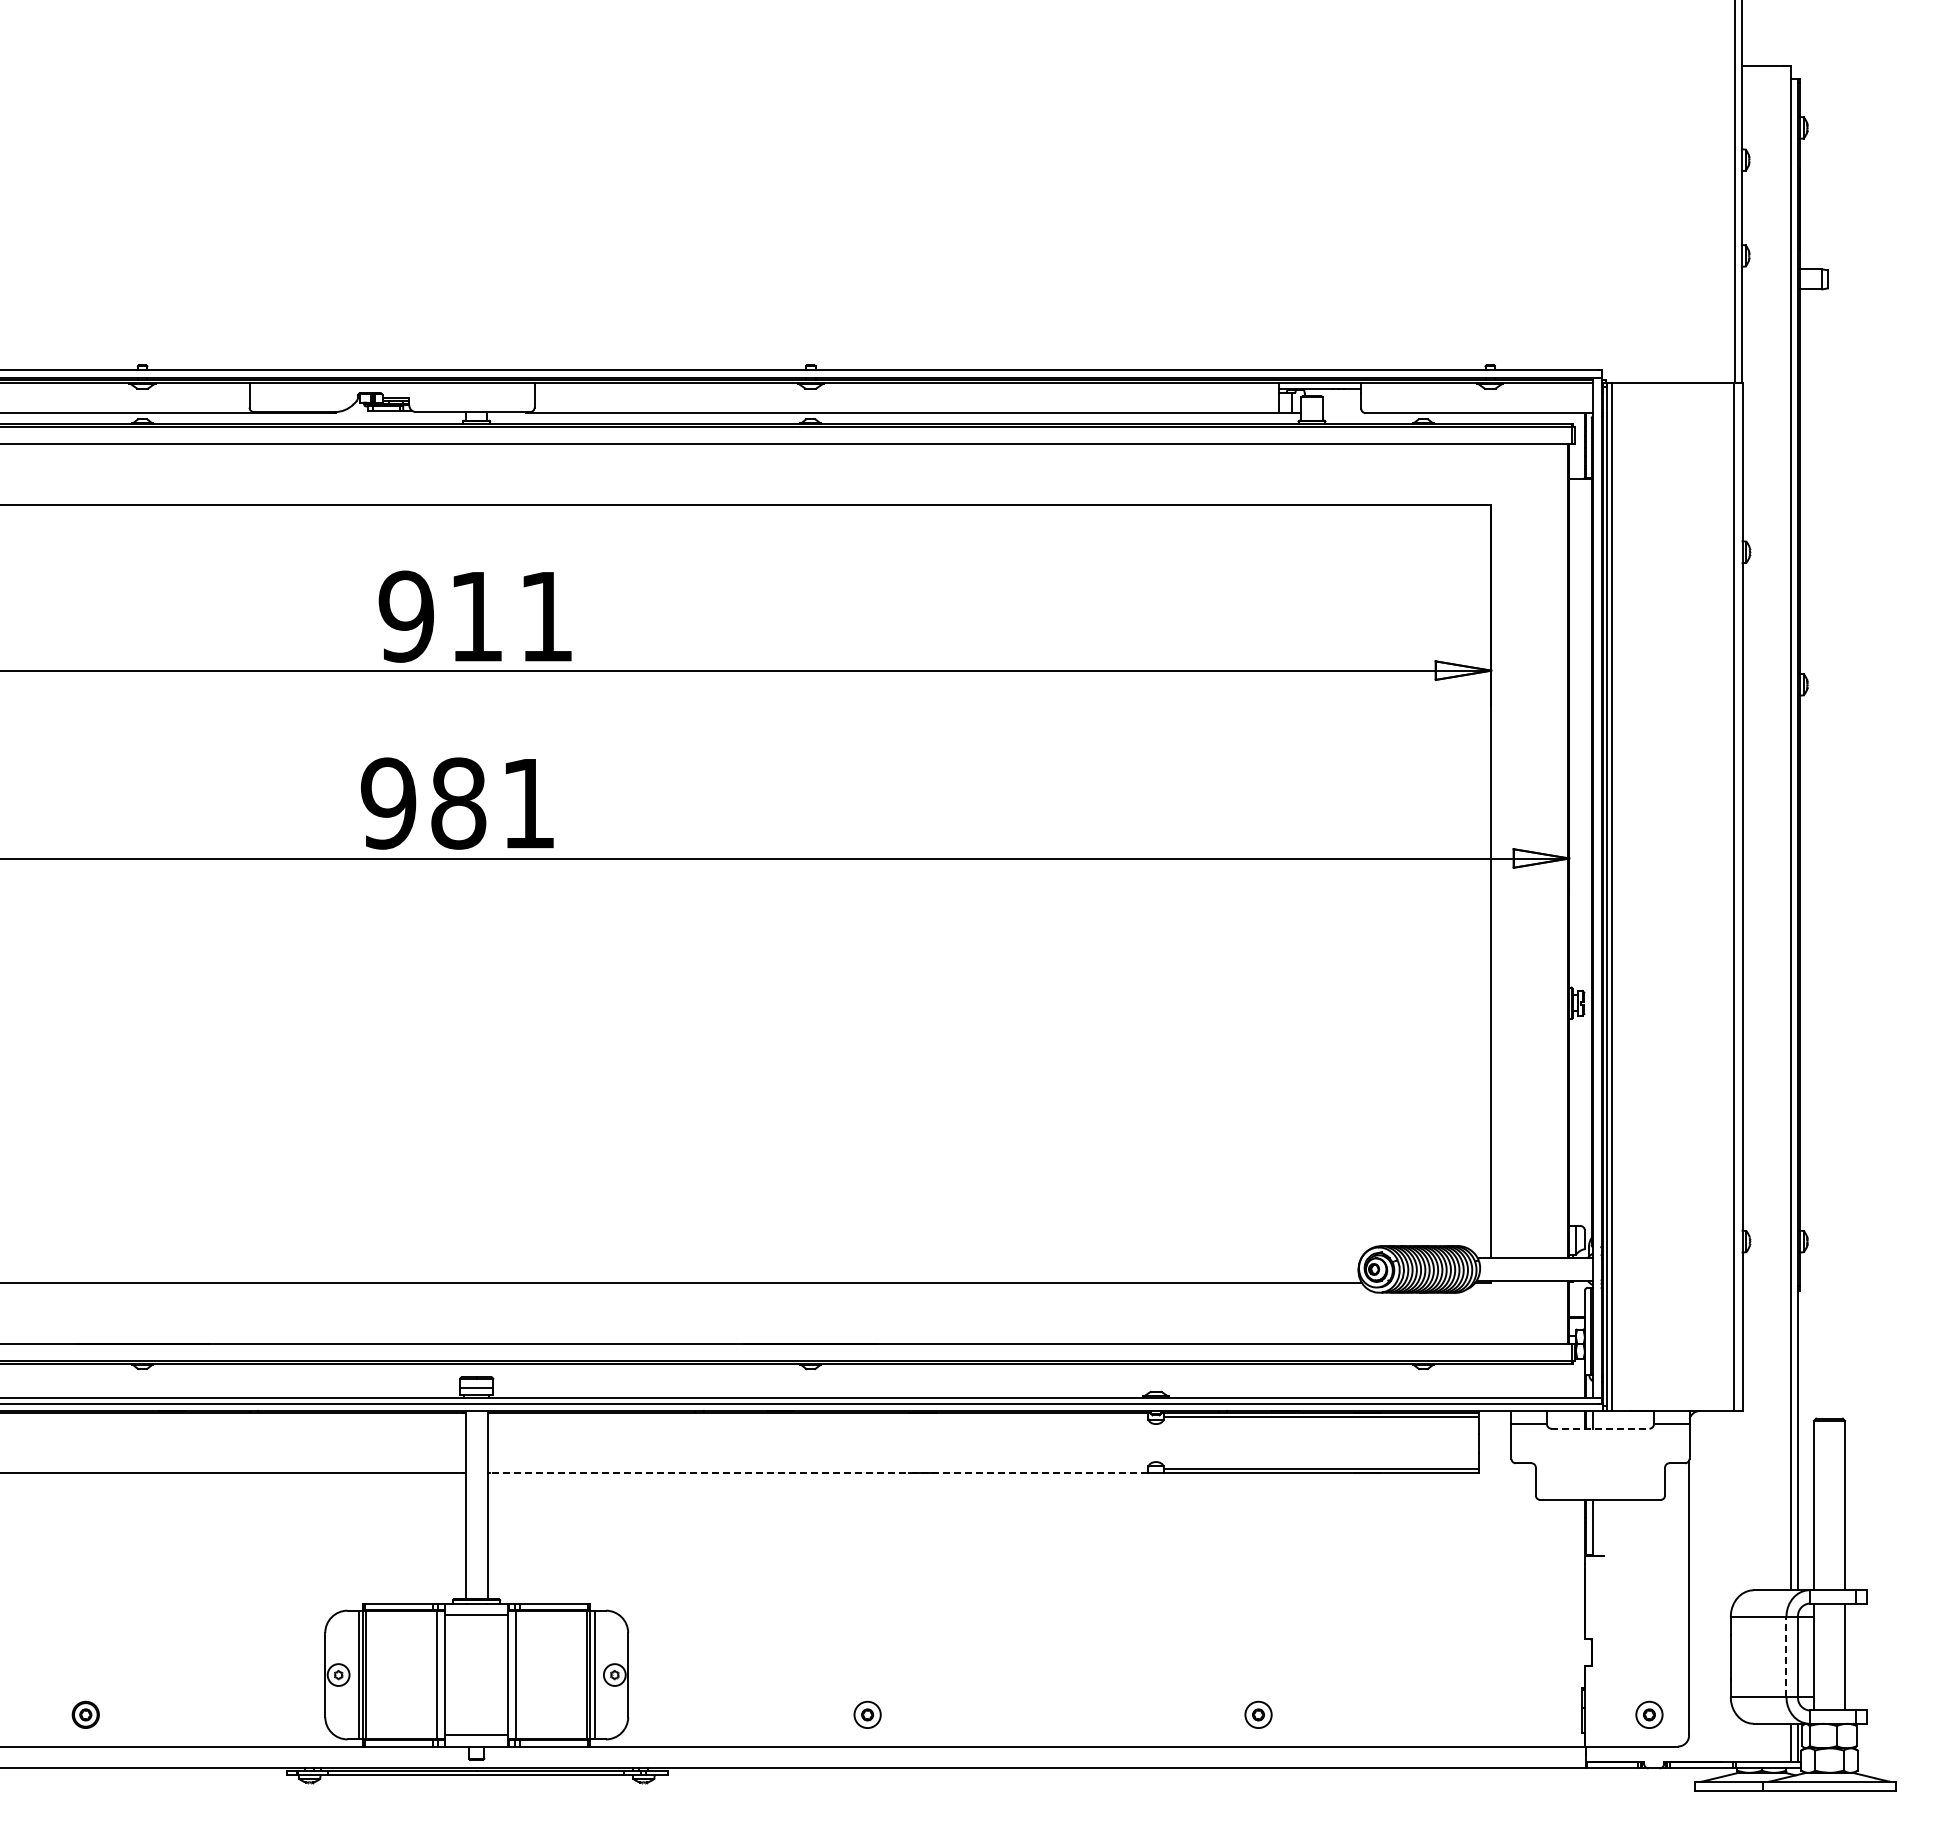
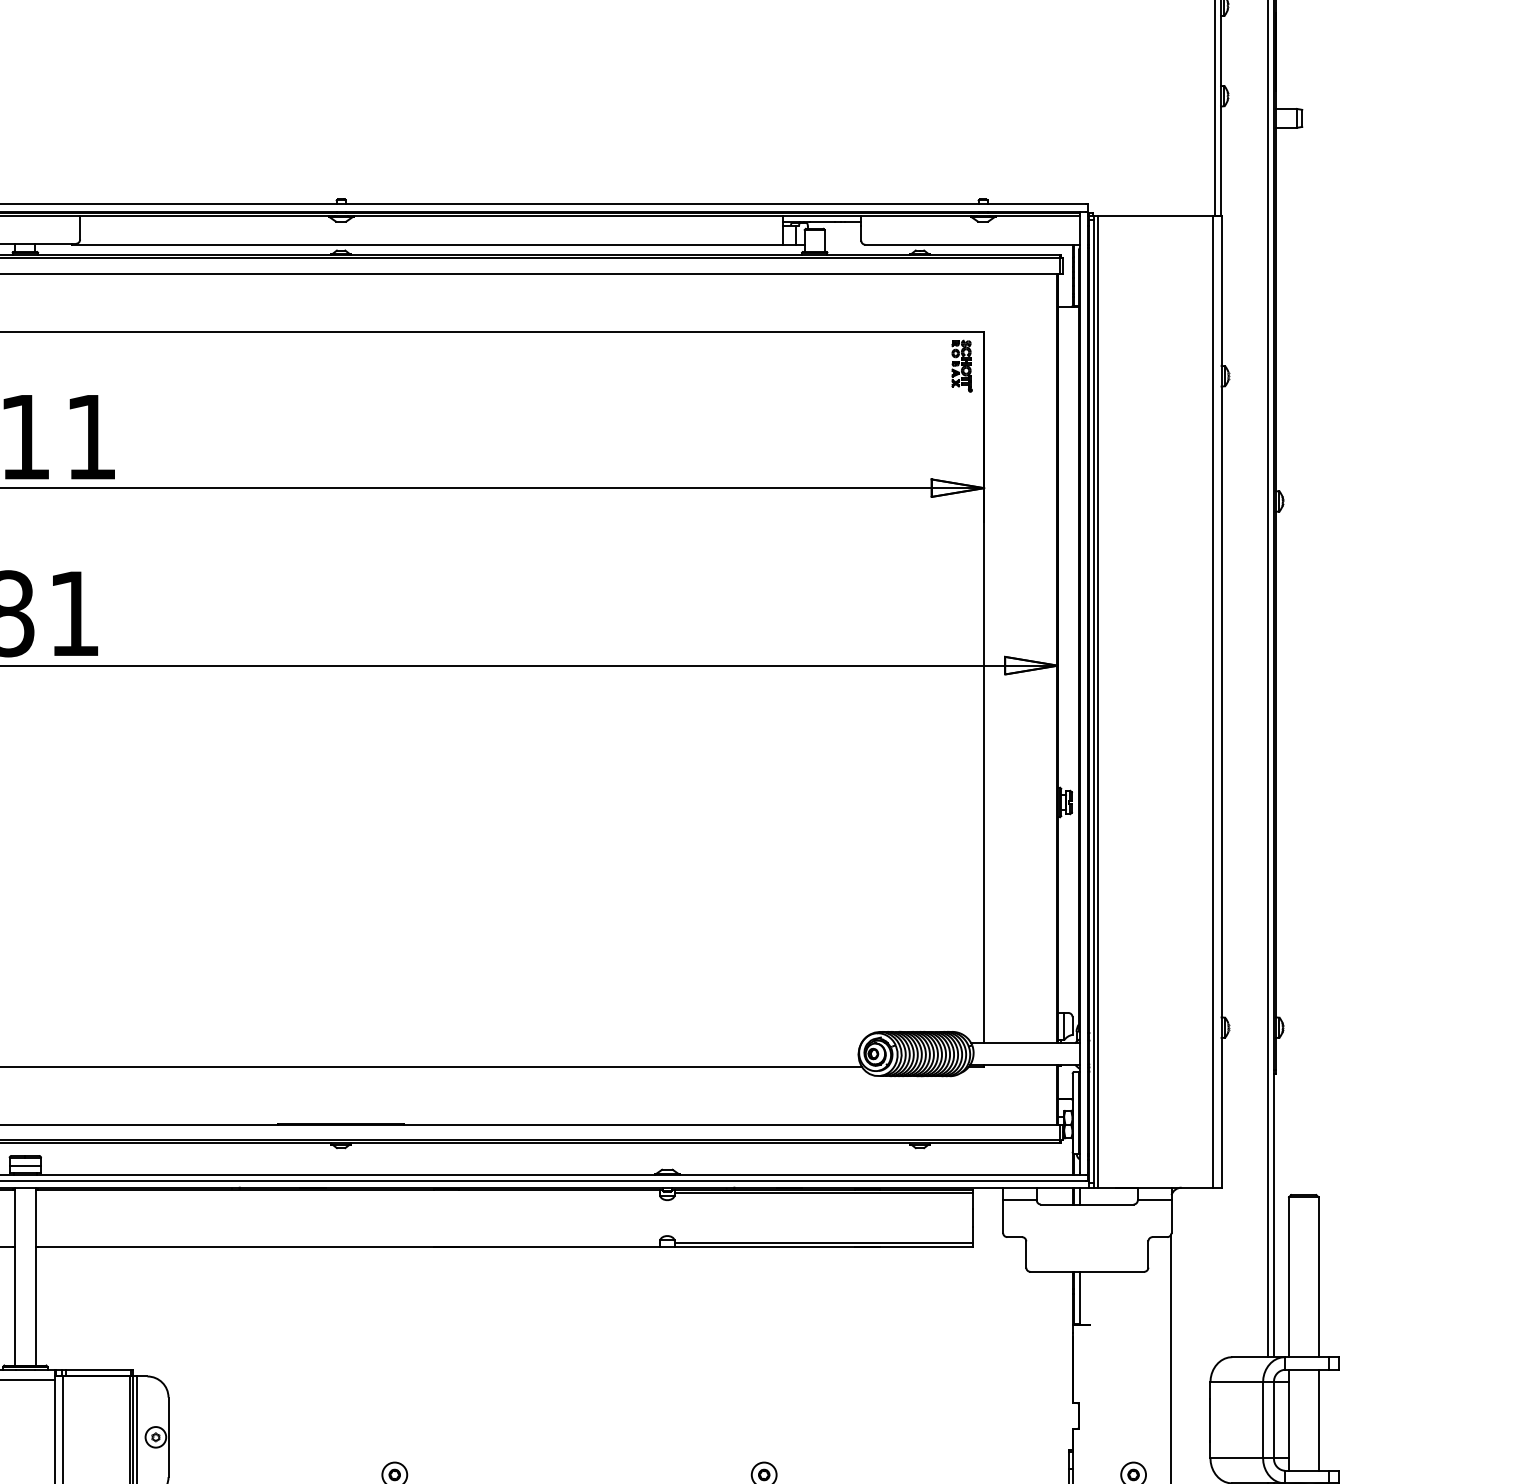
part: (1467, 541) -> (961, 366), added
line: (1600, 1428) -> (1087, 1204), dashed -> solid
line: (817, 1473) -> (347, 1246), dashed -> solid
line: (1786, 1656) -> (1263, 1419), dashed -> solid

